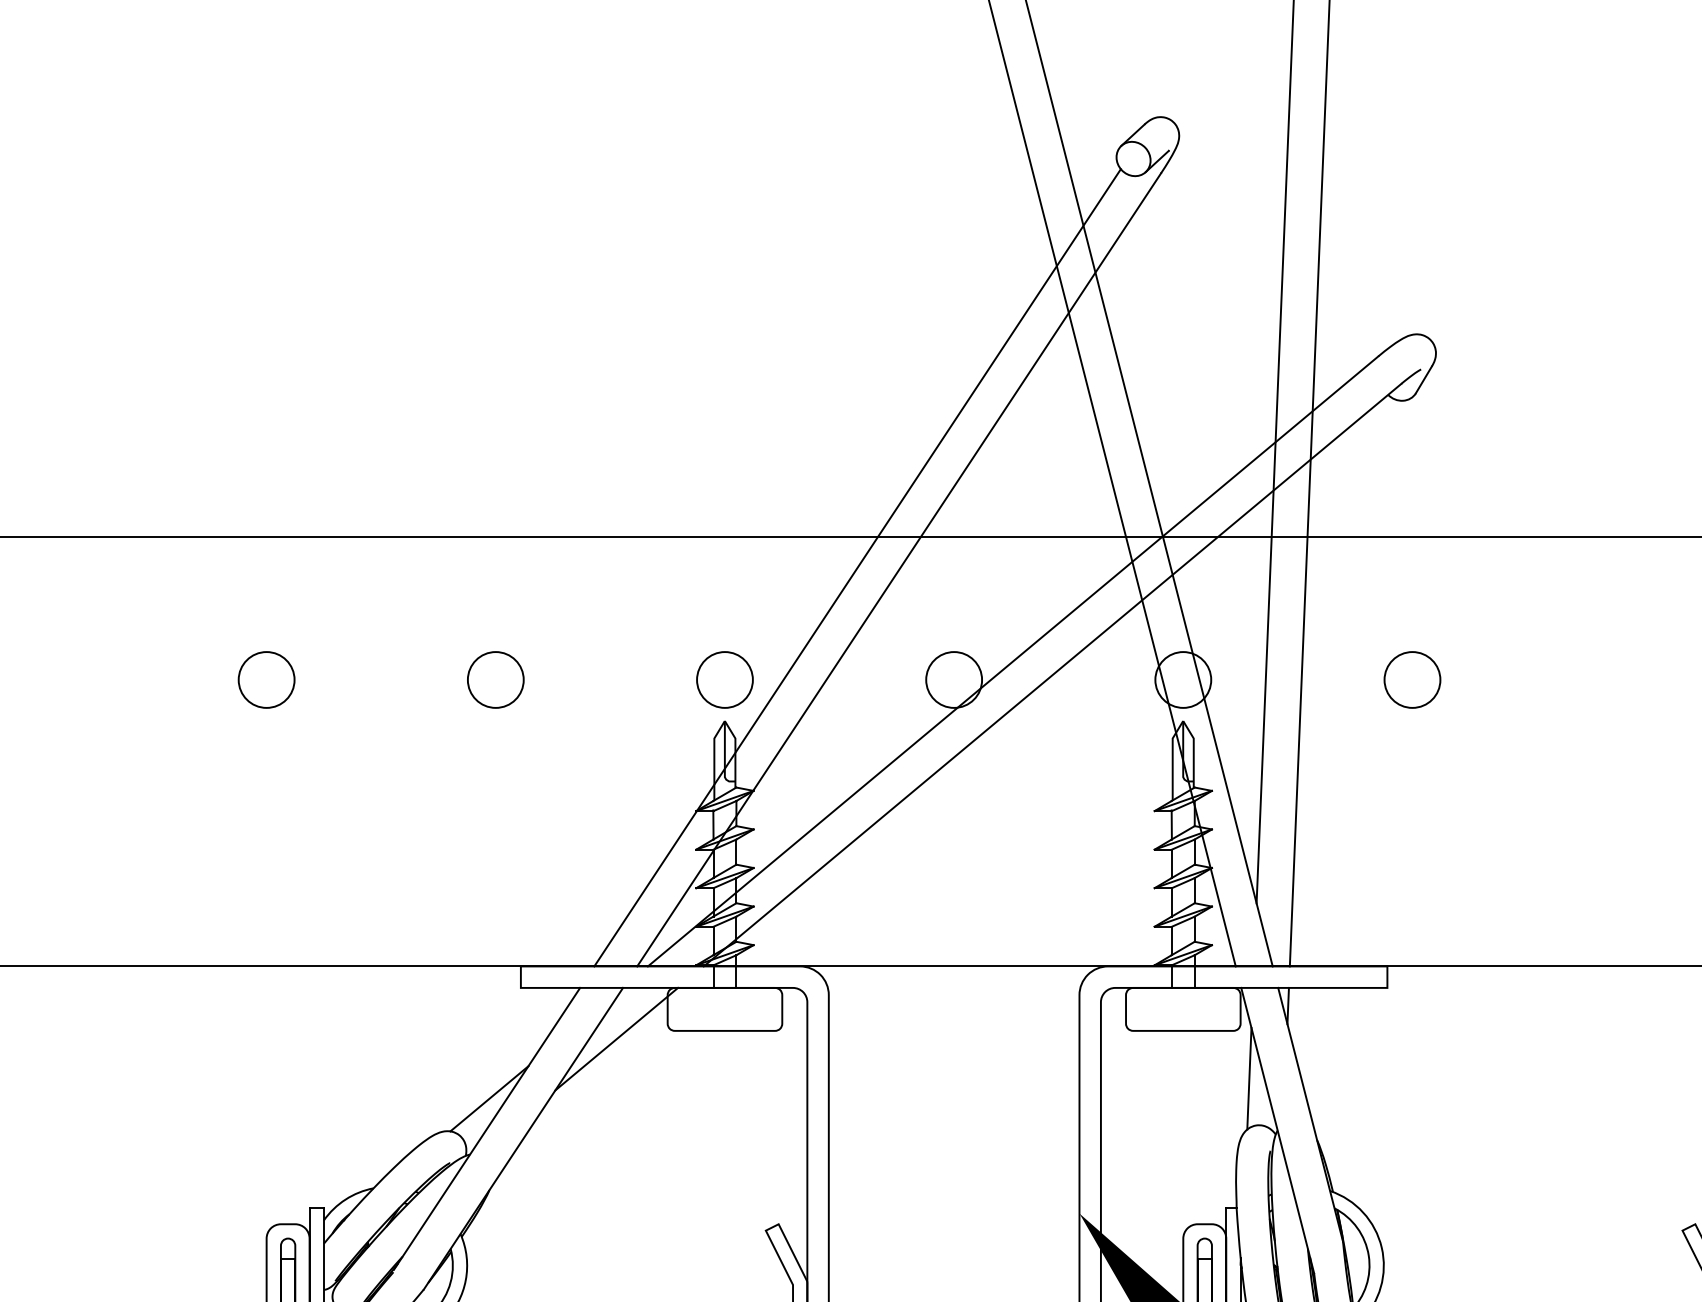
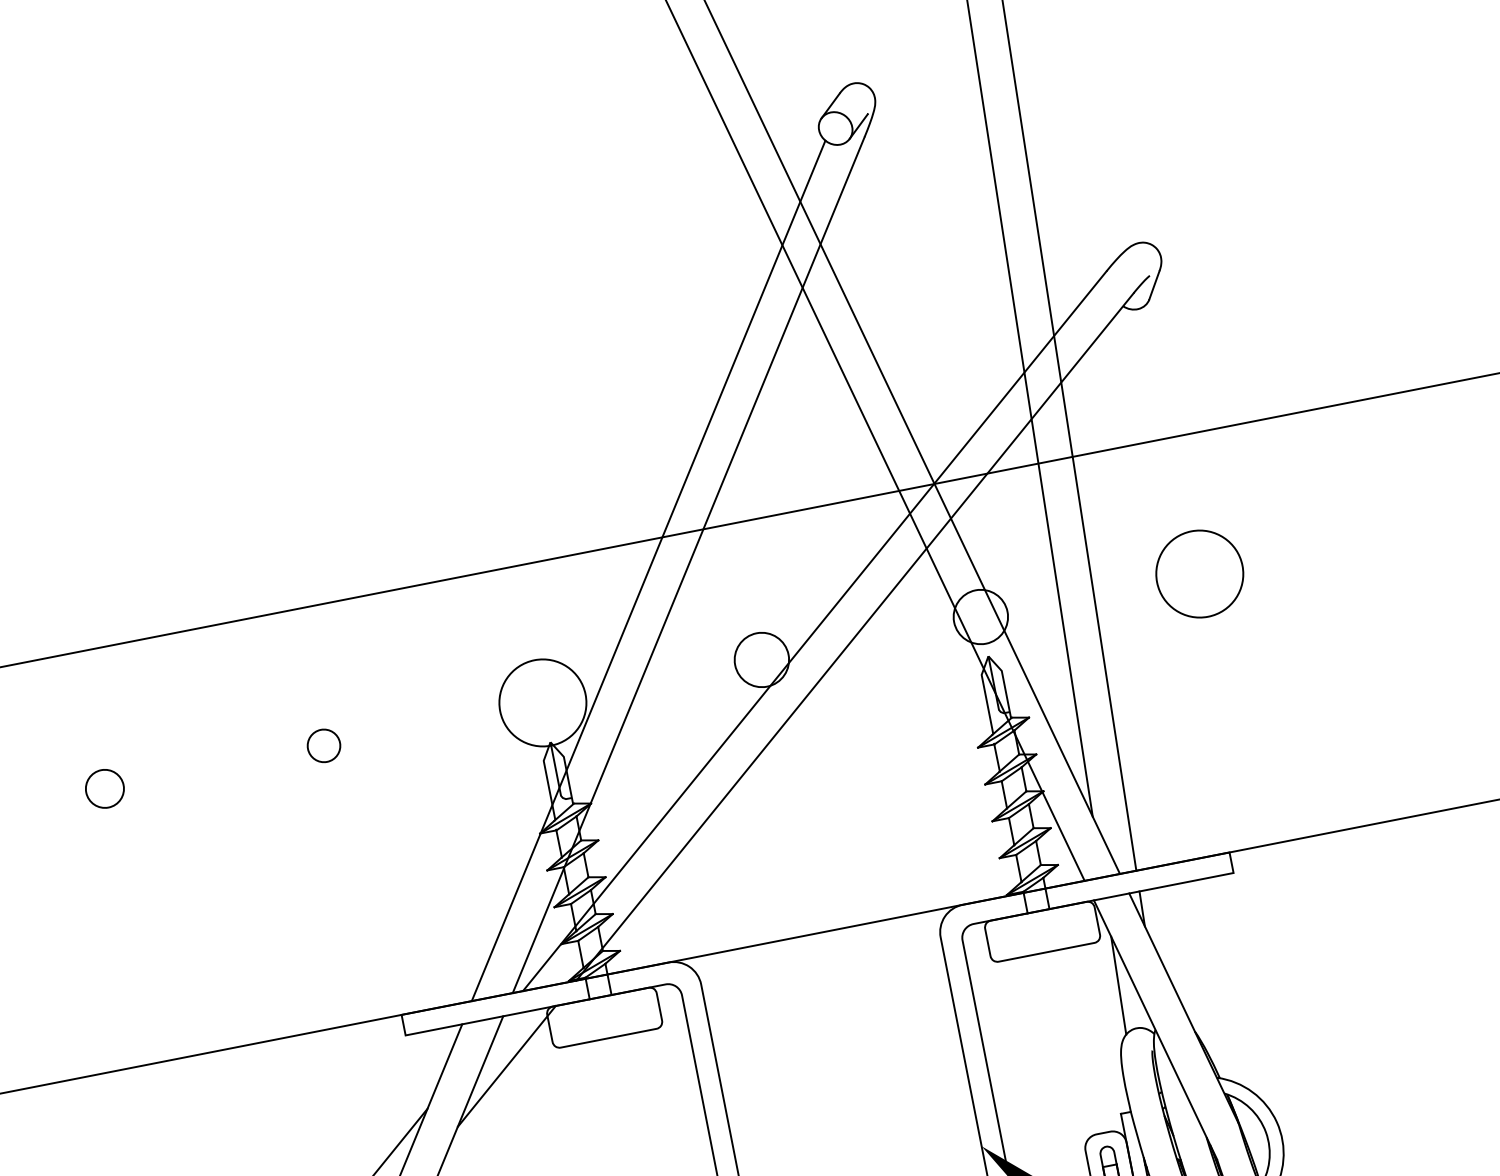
circle: (266, 679) -> (104, 788), size x0.7
circle: (495, 679) -> (323, 745), size x0.6
circle: (724, 679) -> (542, 702), size x1.6
circle: (1412, 679) -> (1199, 573), size x1.6

